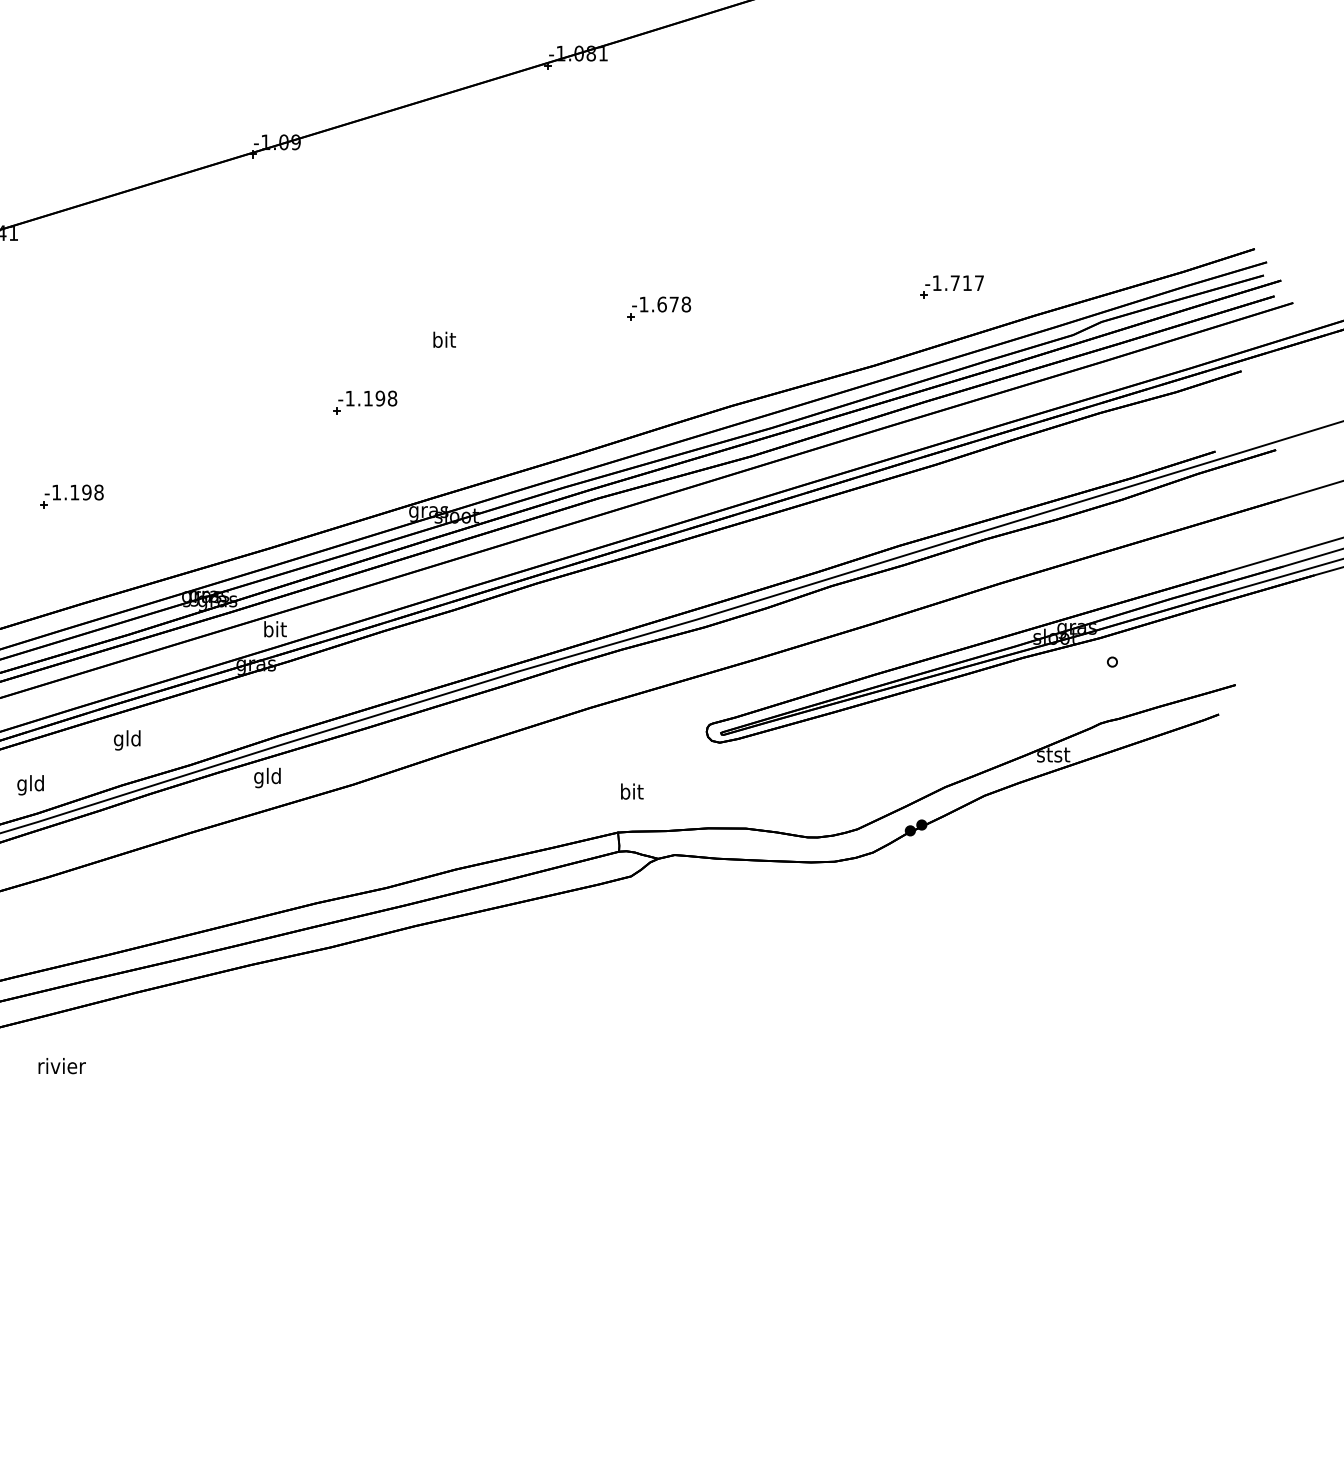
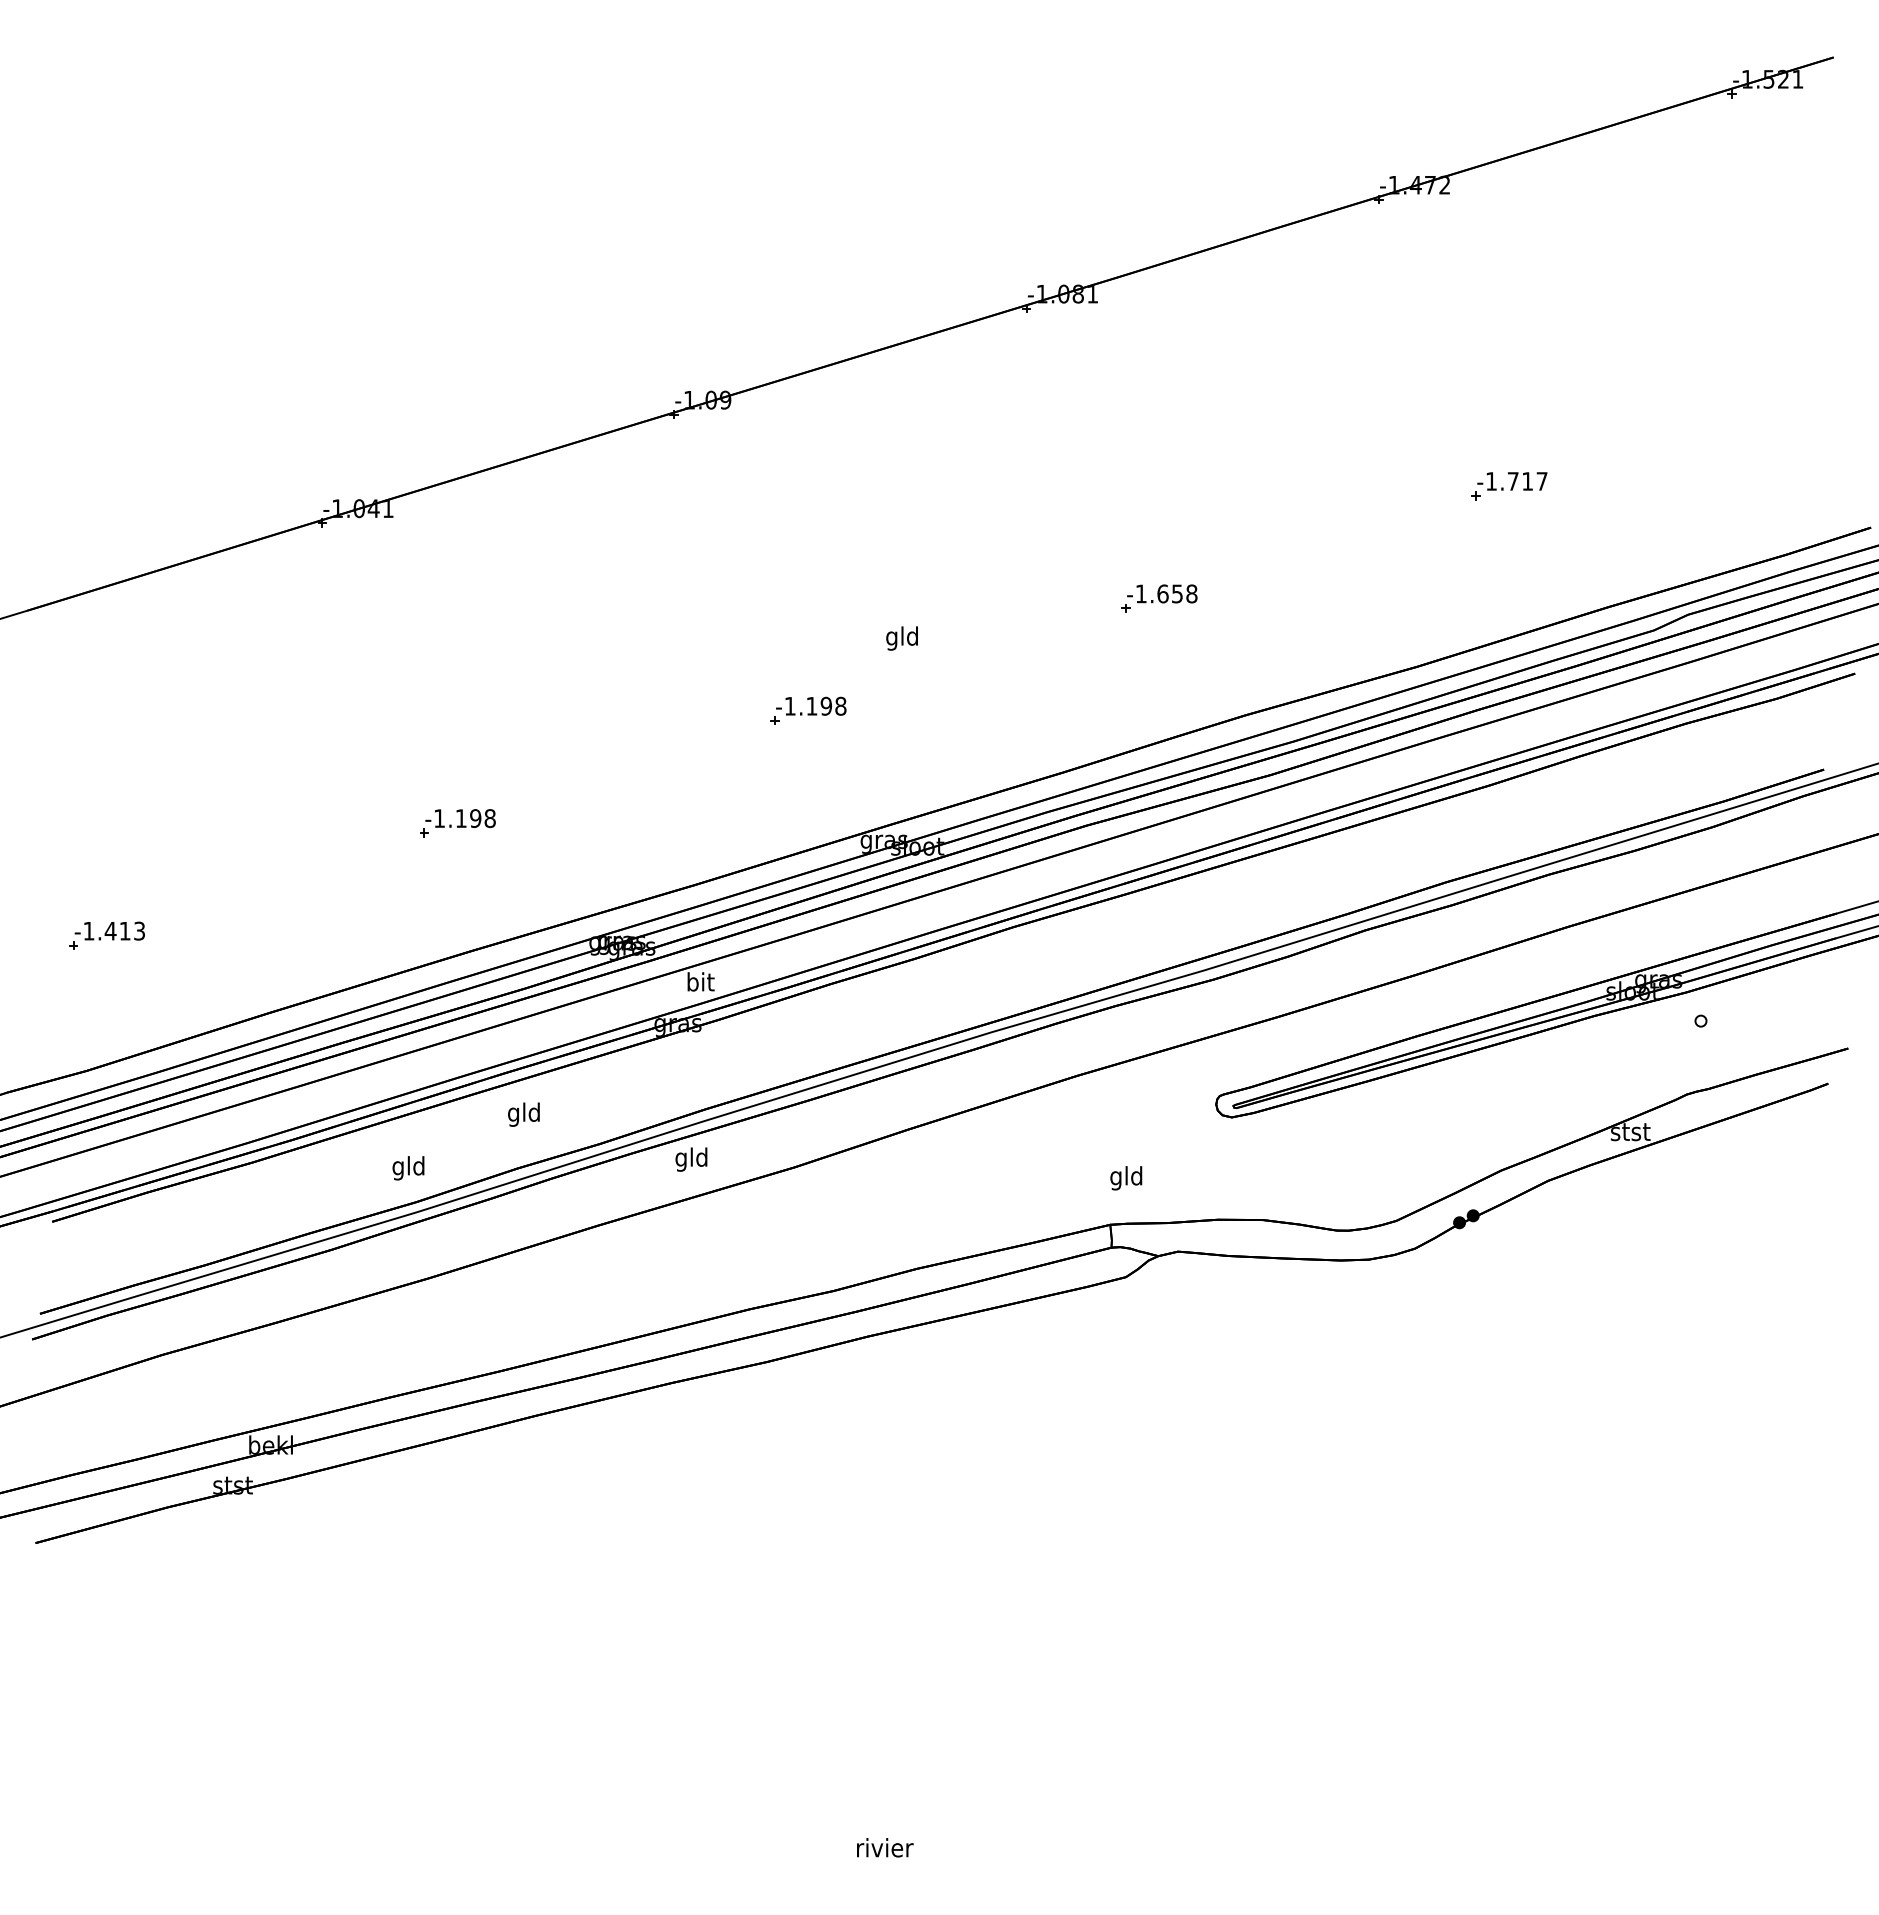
part: (952, 287) -> (1509, 486), moved
text: (674, 304) -> (1177, 593), -1.678 -> -1.658
text: (443, 341) -> (901, 638), bit -> gld
text: (631, 793) -> (1126, 1178), bit -> gld
text: (62, 1065) -> (885, 1847), moved

